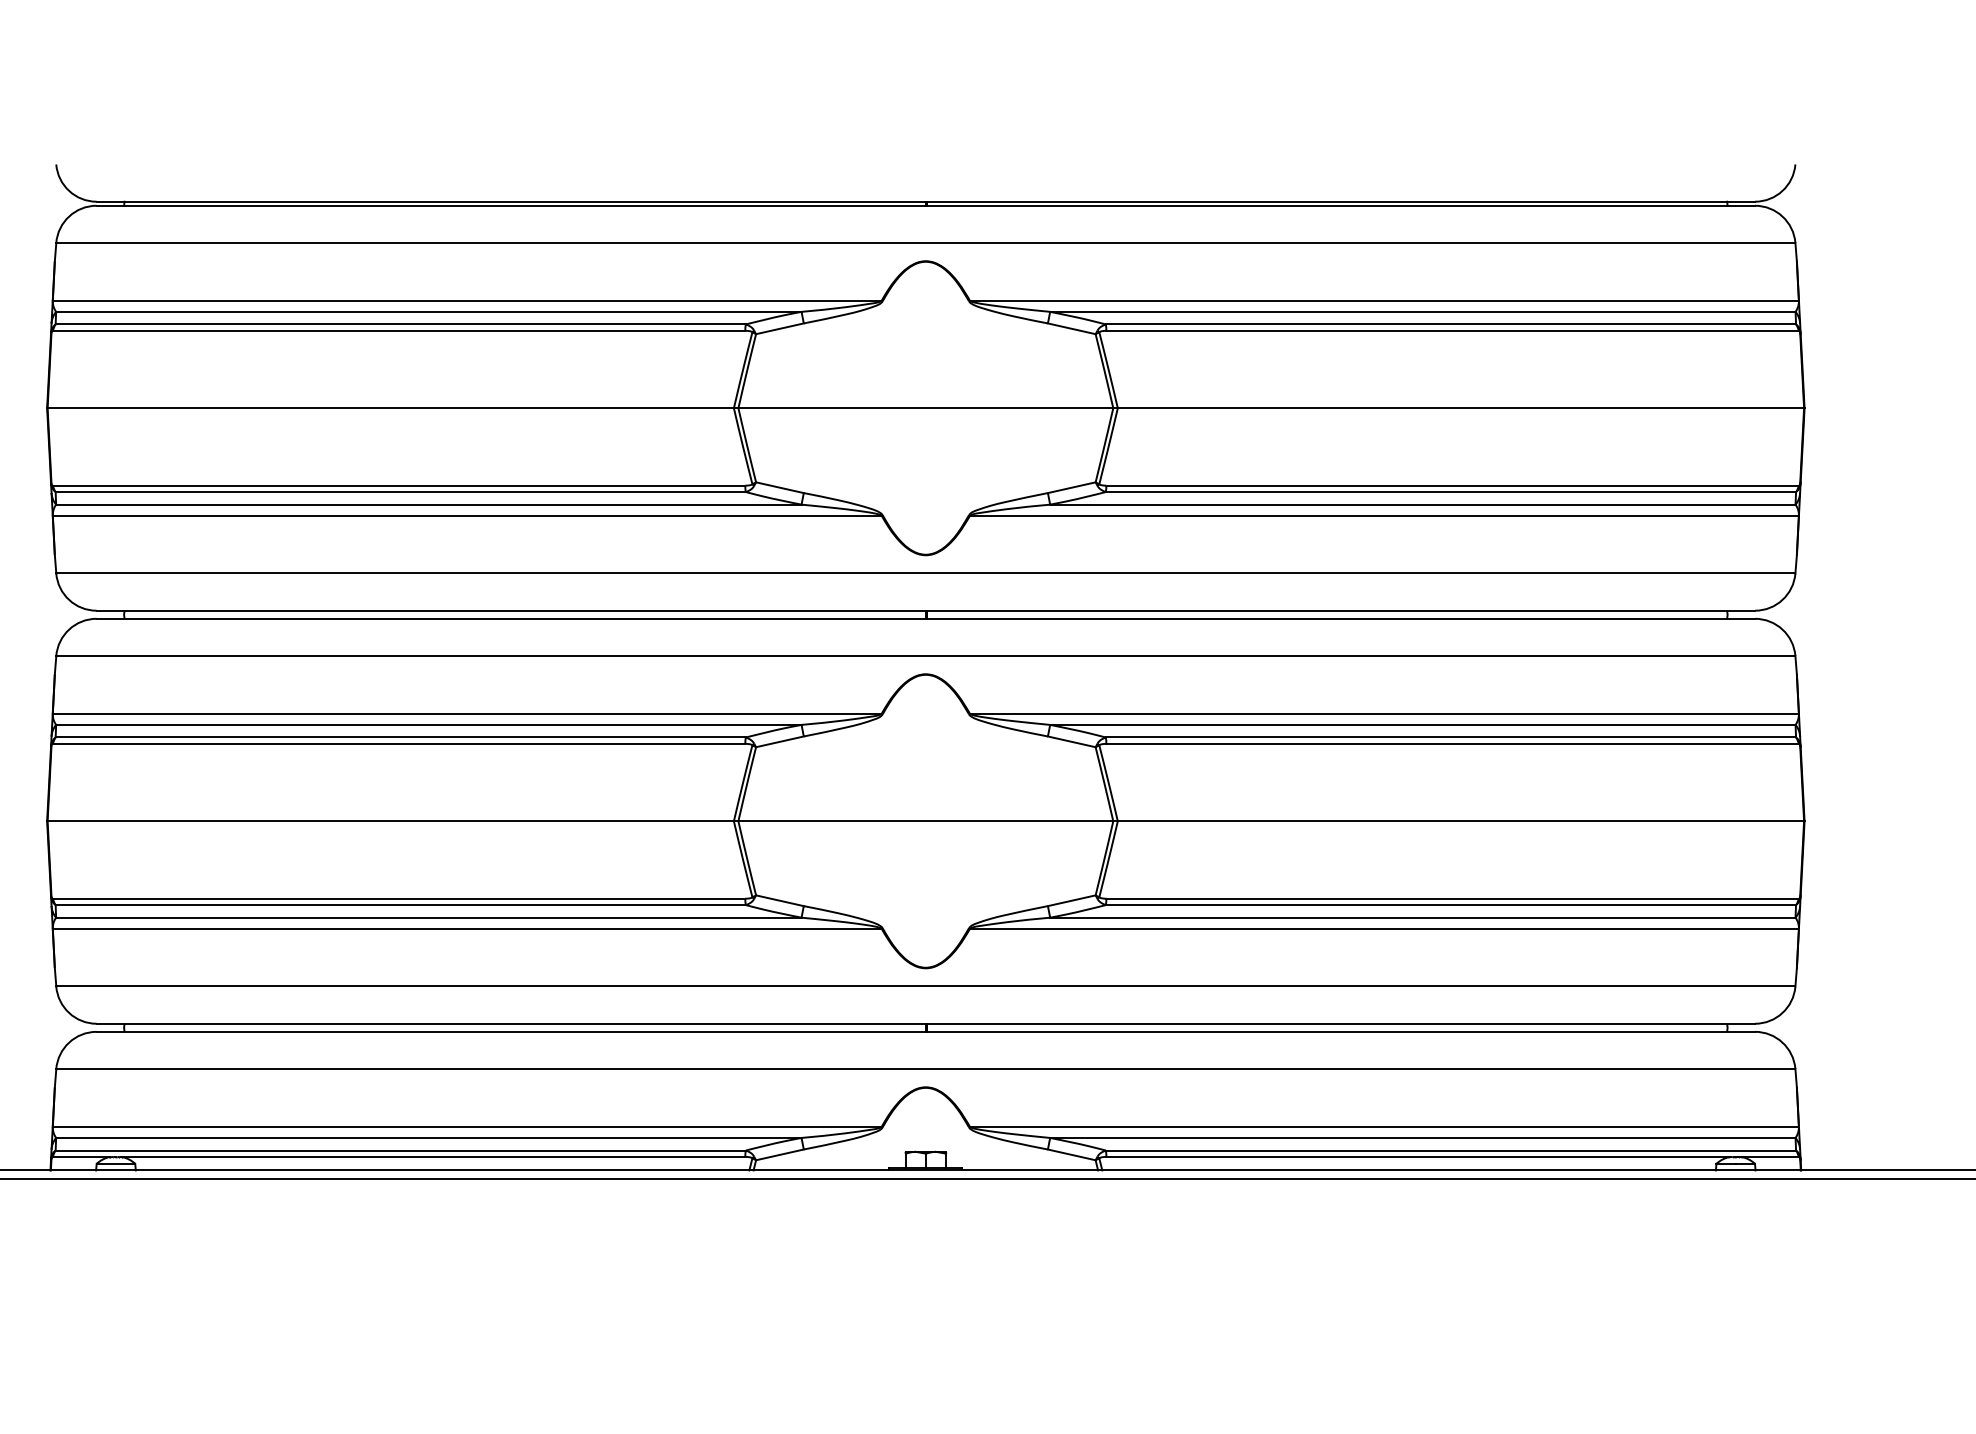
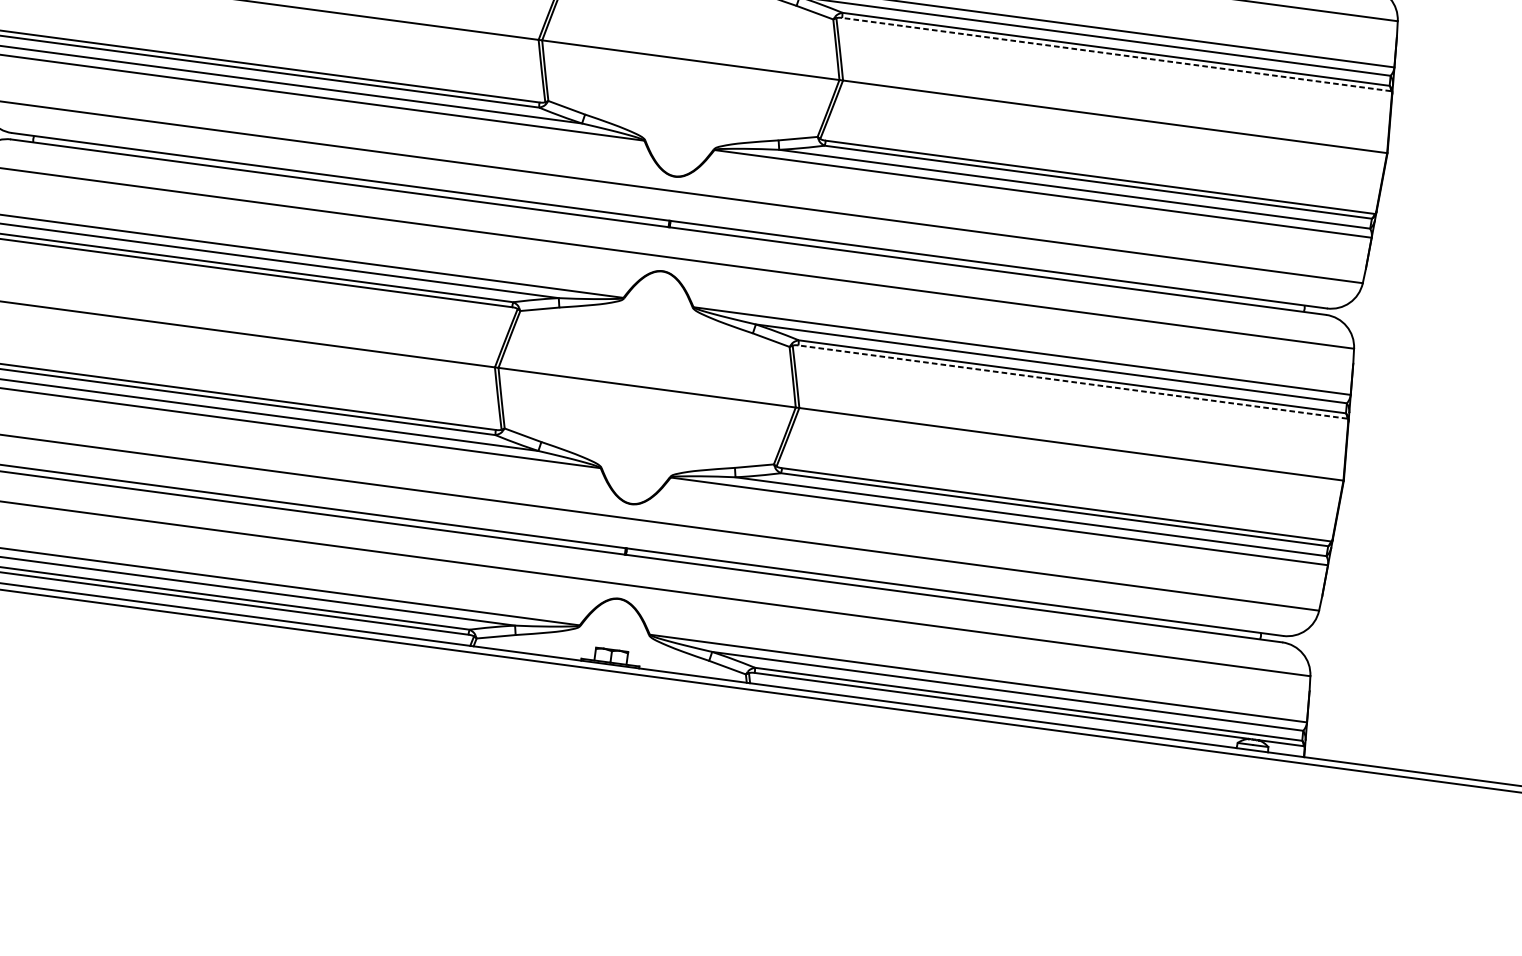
line: (1452, 330) -> (1116, 54), solid -> dashed
line: (1452, 743) -> (1072, 381), solid -> dashed

